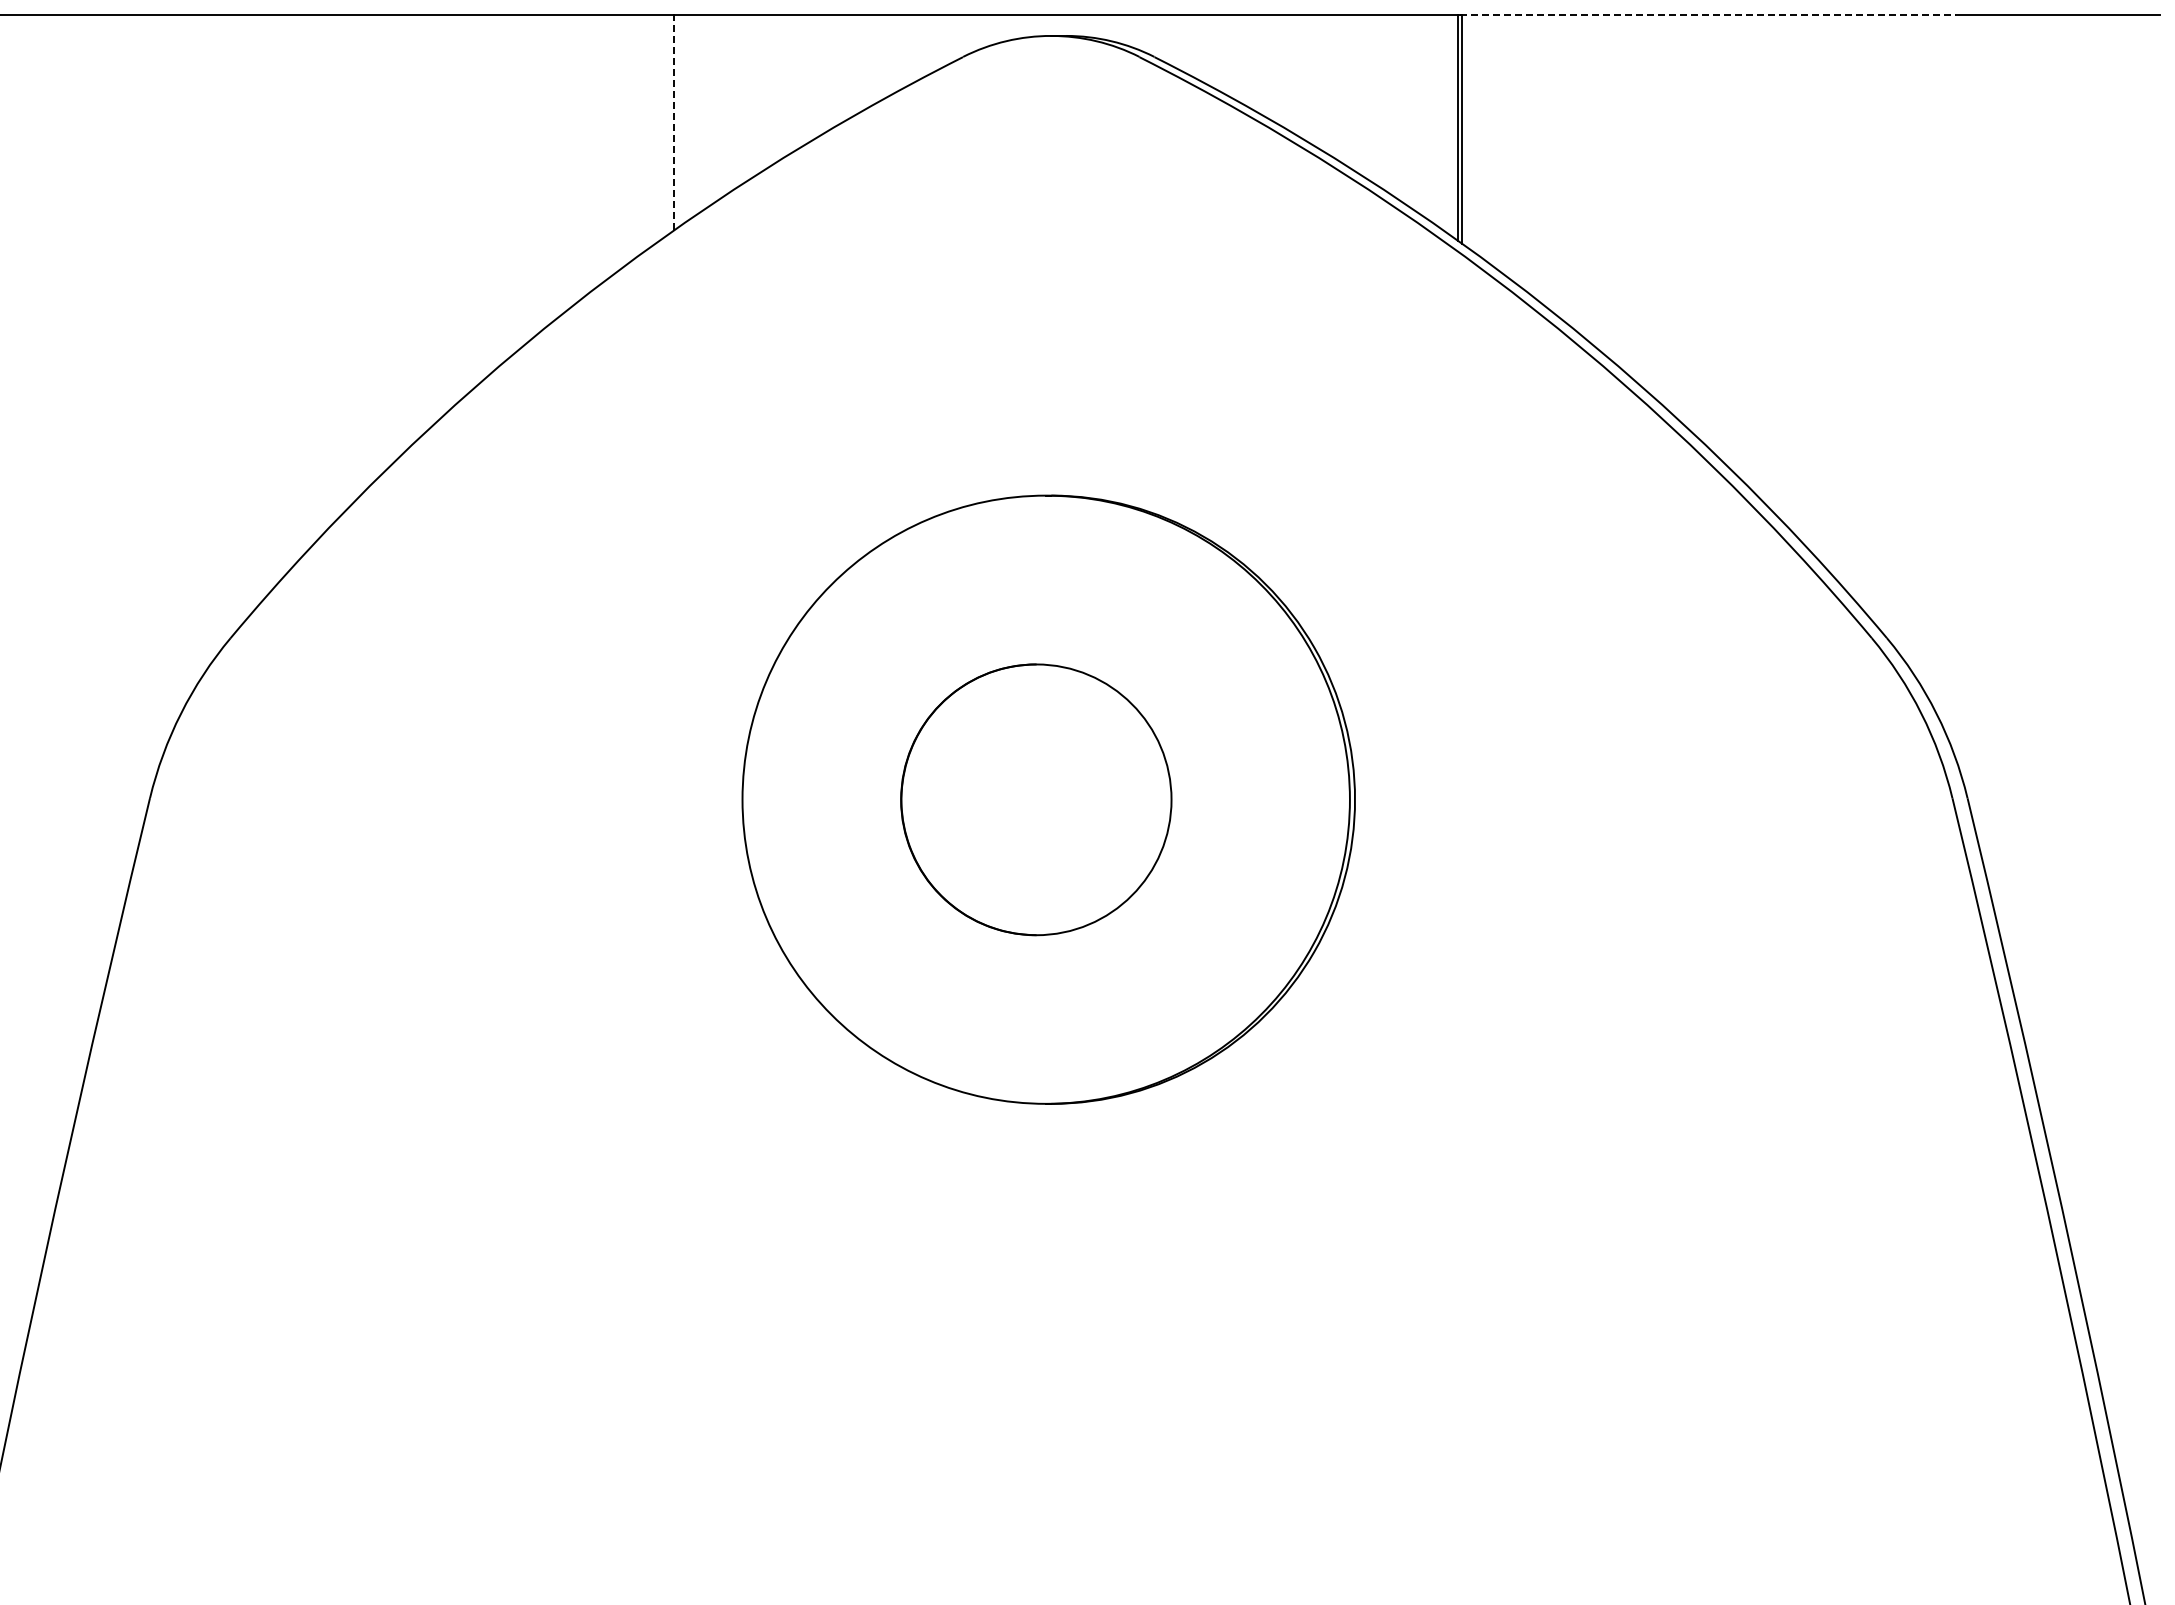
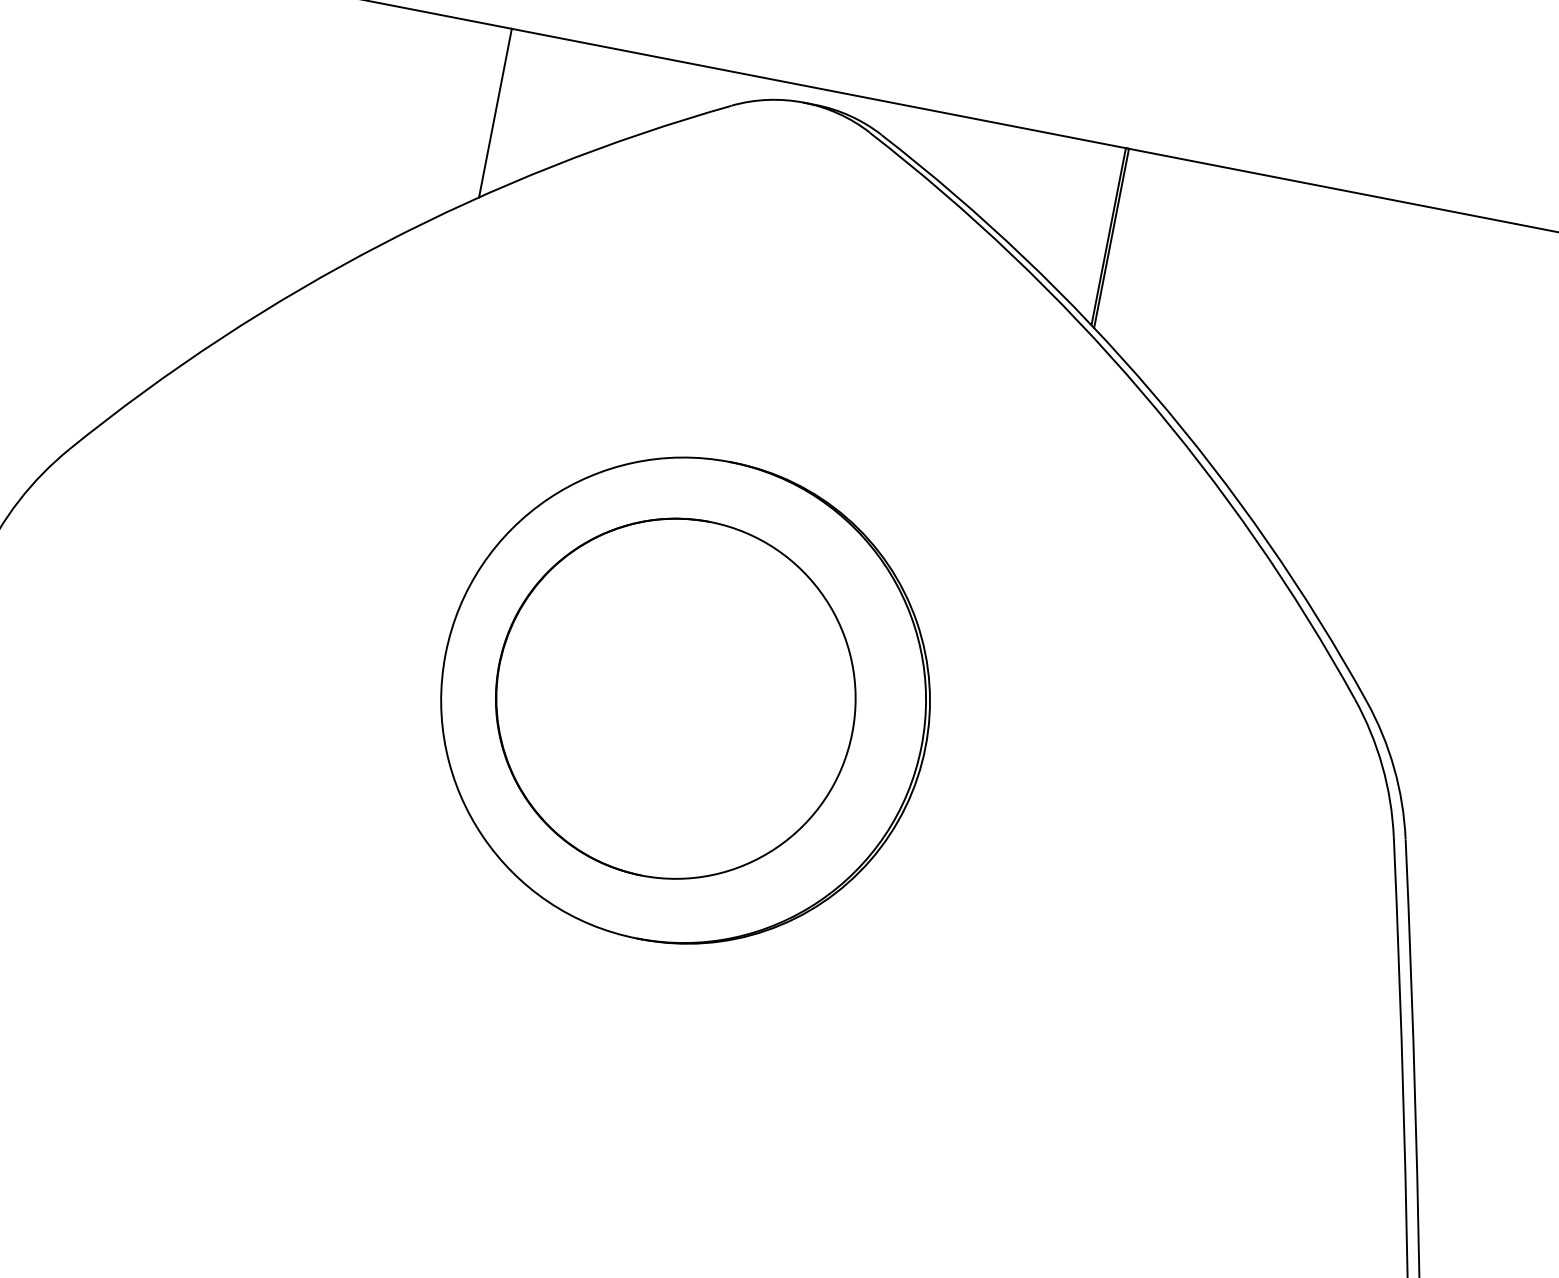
line: (1708, 14) -> (1322, 185), dashed -> solid
line: (674, 122) -> (495, 113), dashed -> solid
part: (1036, 799) -> (676, 698), size x1.67

